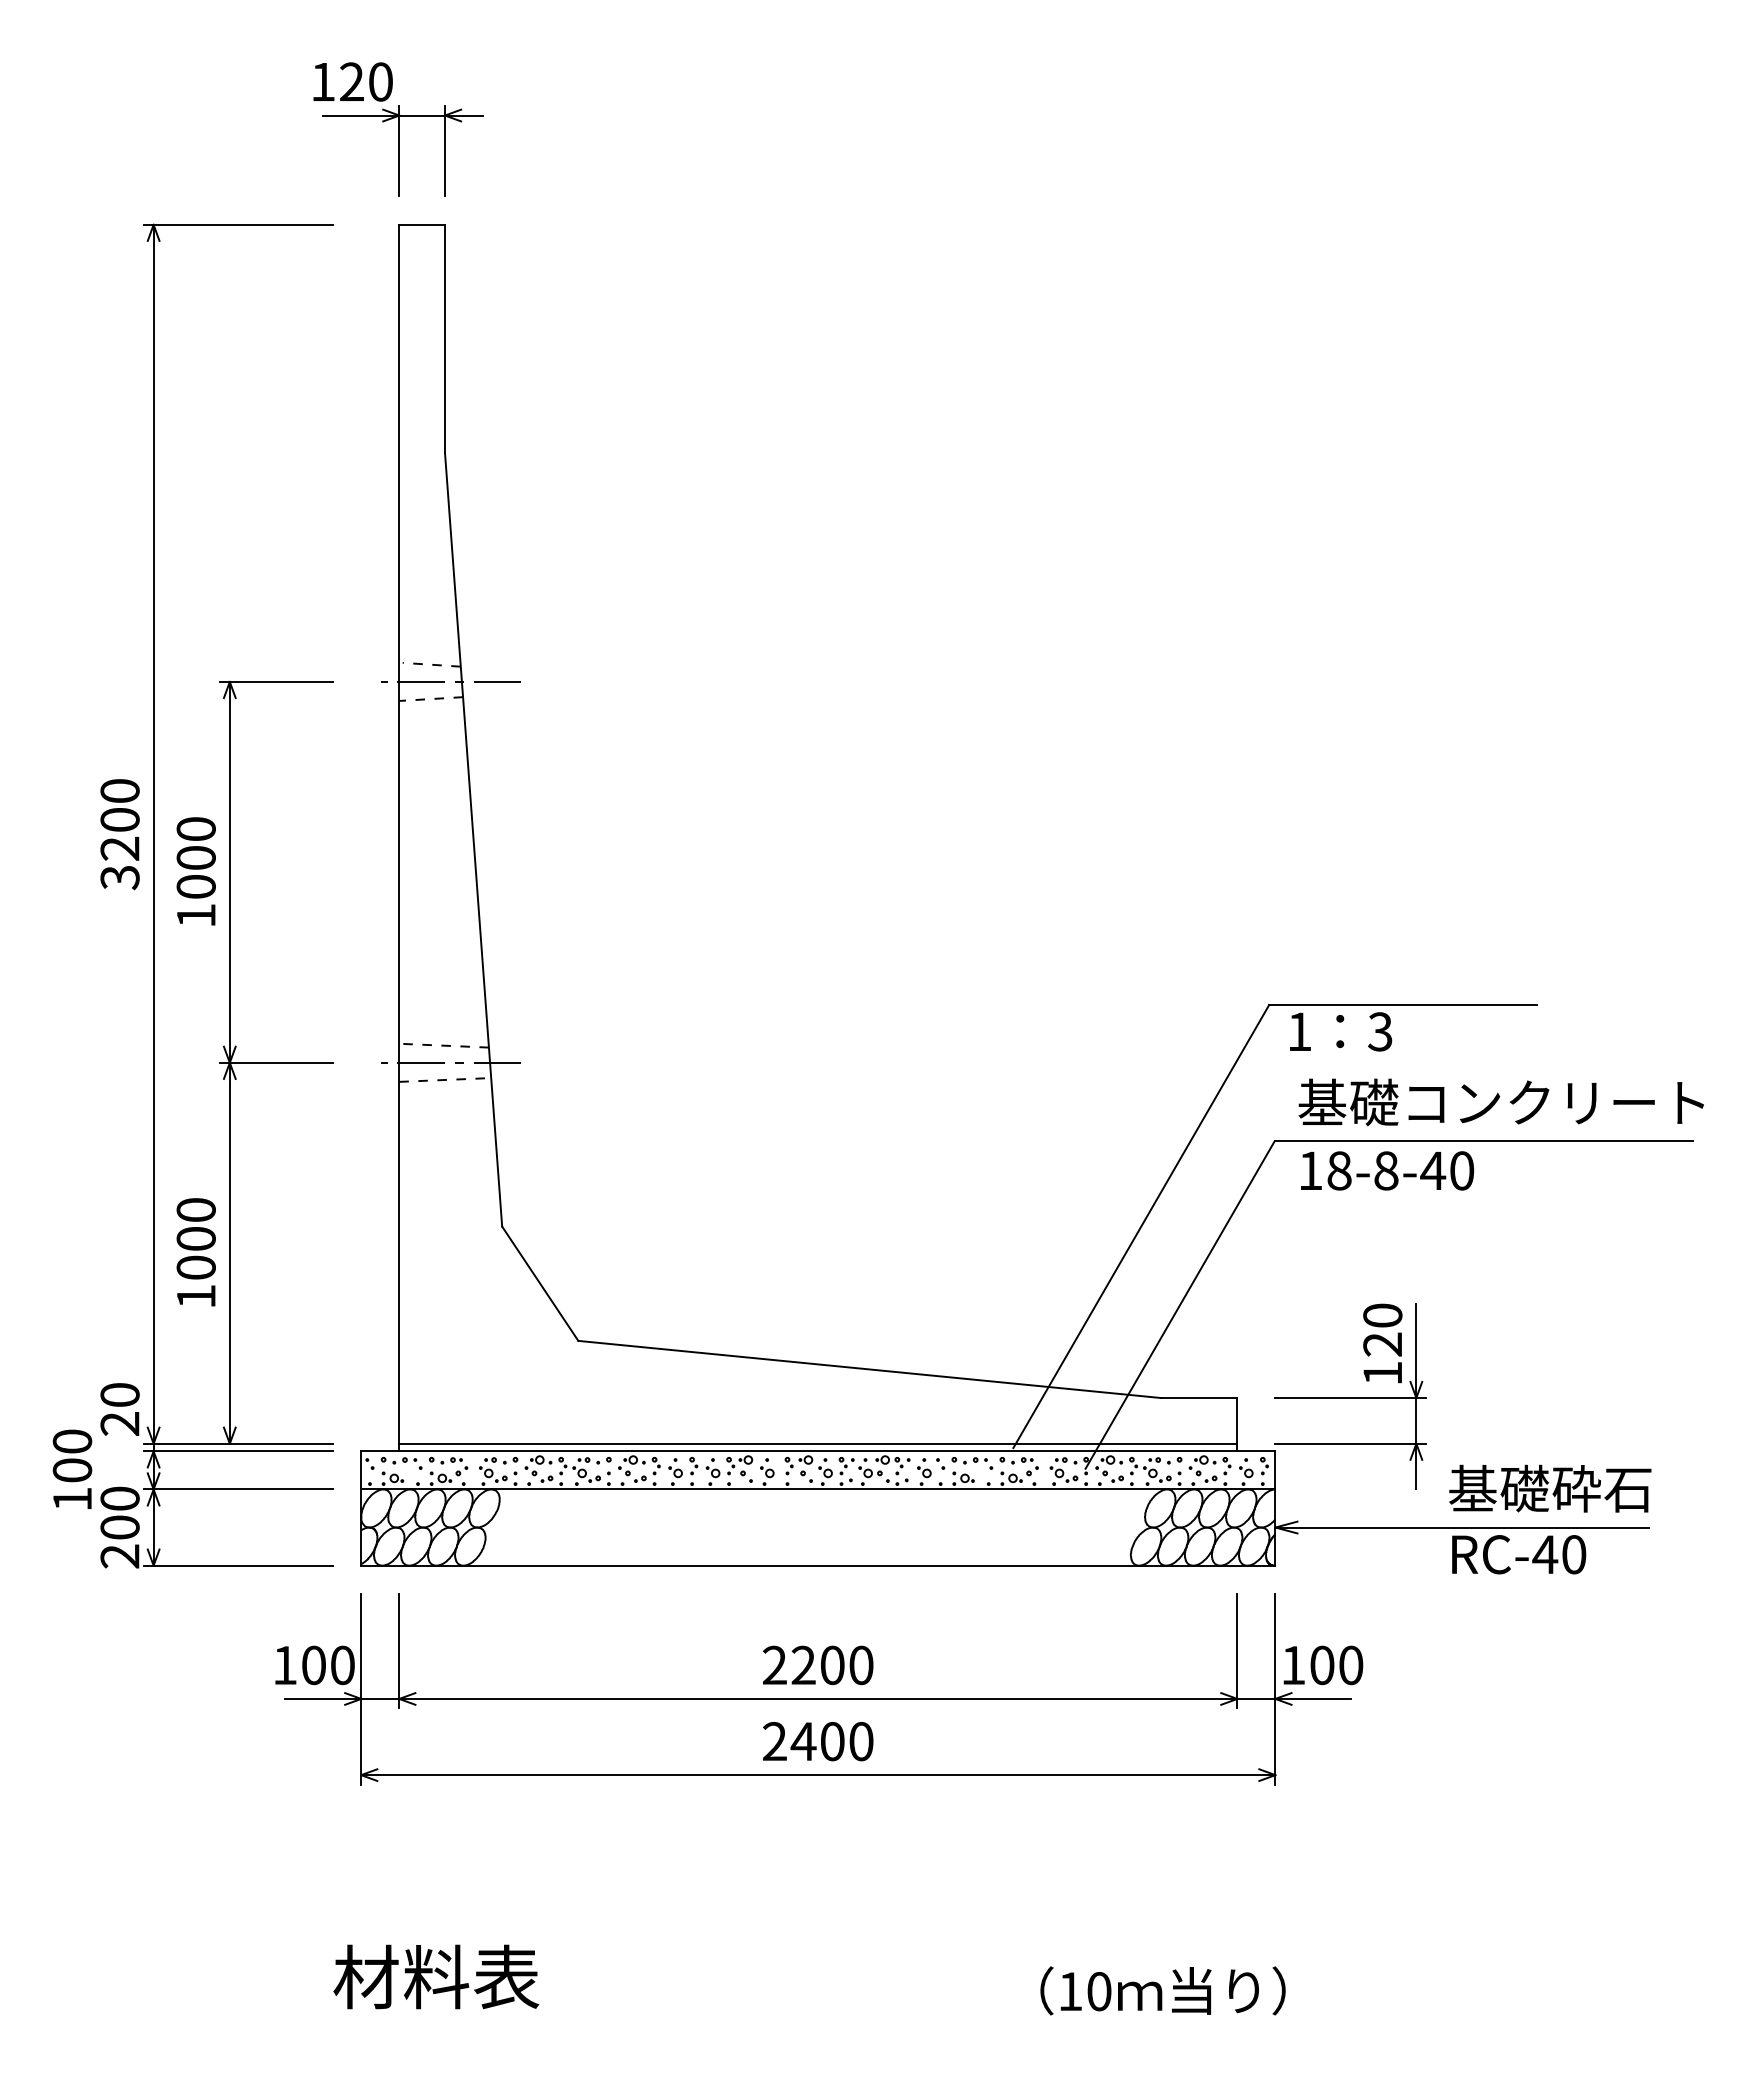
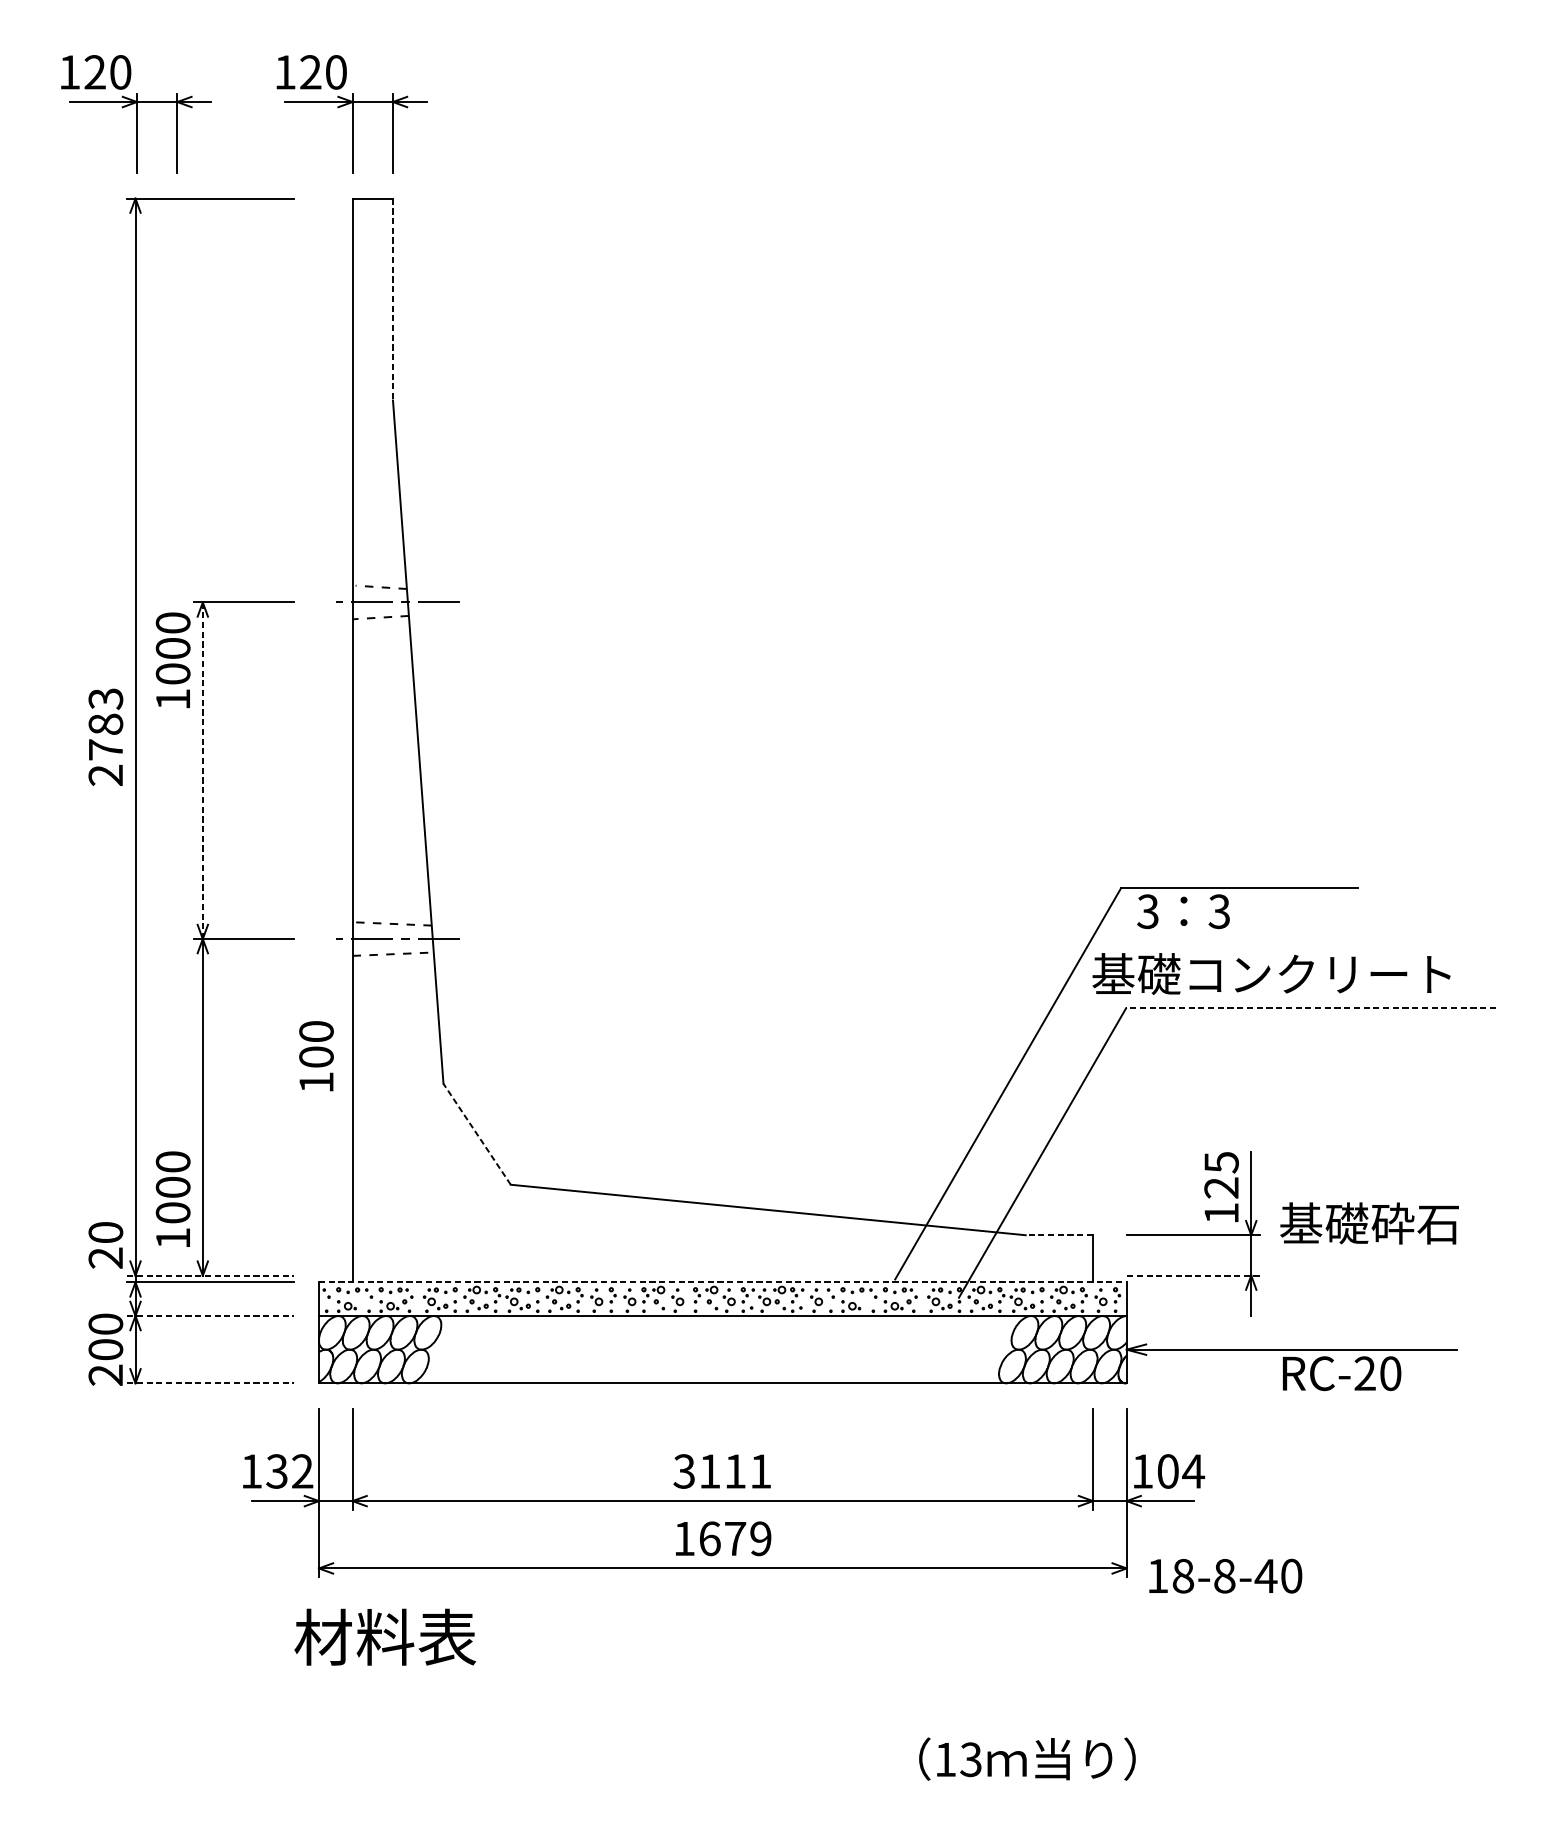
part: (154, 129) -> (136, 114), added
line: (445, 339) -> (393, 299), solid -> dashed
text: (119, 834) -> (105, 737), 3200 -> 2783
text: (195, 871) -> (172, 660), moved
line: (229, 872) -> (202, 770), solid -> dashed
text: (1299, 1031) -> (1147, 911), 1 -> 3
text: (1500, 1102) -> (1270, 974), moved
line: (1483, 1141) -> (1310, 1008), solid -> dashed
text: (1387, 1170) -> (1225, 1575), moved
text: (195, 1252) -> (172, 1199), moved
line: (540, 1283) -> (477, 1134), solid -> dashed
text: (1382, 1315) -> (1221, 1162), 120 -> 125
line: (1198, 1398) -> (1058, 1235), solid -> dashed
line: (238, 1443) -> (210, 1275), solid -> dashed
line: (818, 1443) -> (722, 1275), removed
line: (1350, 1443) -> (1193, 1275), solid -> dashed
line: (818, 1451) -> (722, 1282), solid -> dashed
text: (72, 1468) -> (316, 1055), moved
text: (1550, 1488) -> (1369, 1223), moved
line: (238, 1489) -> (210, 1316), solid -> dashed
text: (1545, 1554) -> (1365, 1373), RC-40 -> RC-20
line: (238, 1565) -> (210, 1383), solid -> dashed
text: (327, 1665) -> (289, 1471), 100 -> 132
text: (817, 1665) -> (722, 1471), 2200 -> 3111
text: (1351, 1665) -> (1193, 1471), 100 -> 104
text: (818, 1741) -> (722, 1538), 2400 -> 1679
text: (436, 1976) -> (385, 1636), moved
text: (1098, 1991) -> (970, 1759), 10 -> 13

